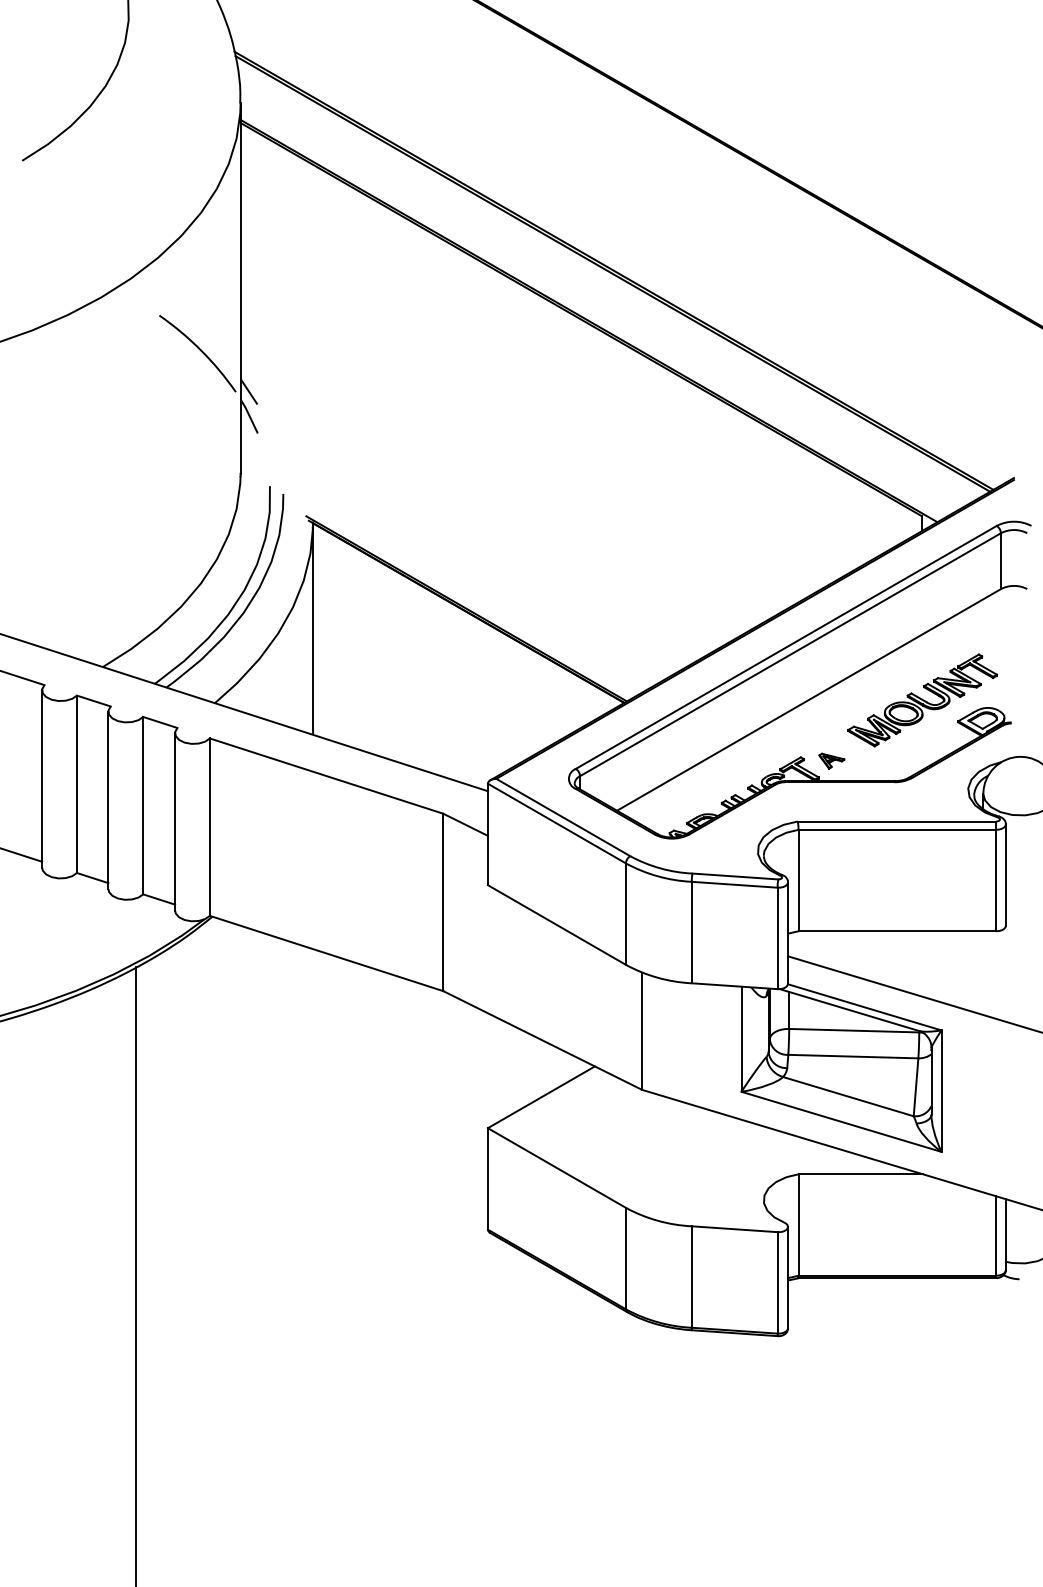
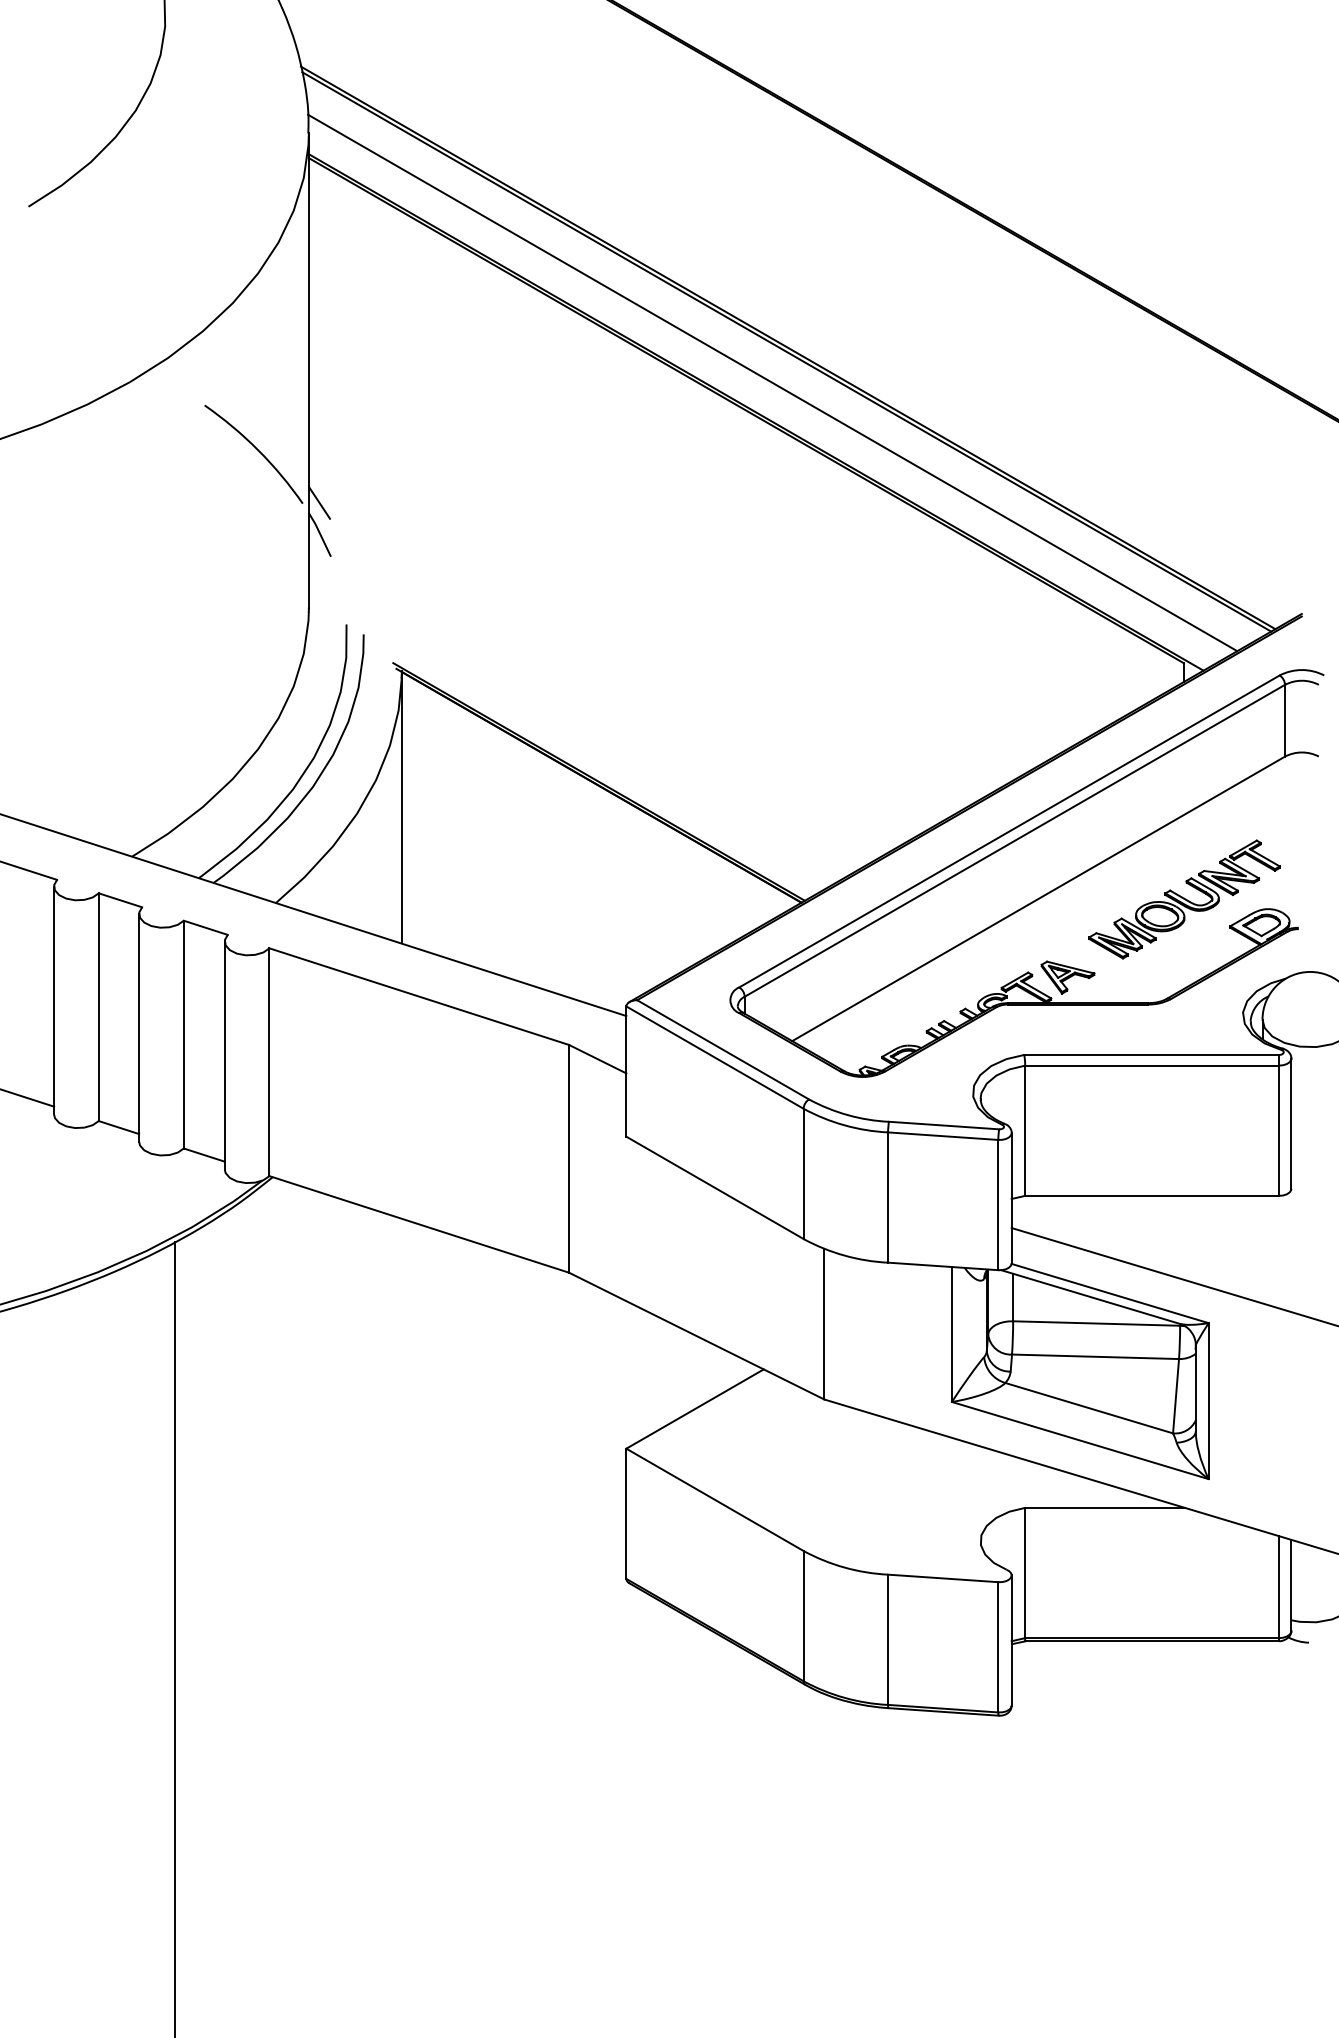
line: (601, 297) -> (772, 382), added
part: (831, 761) -> (1067, 977), size x1.67

